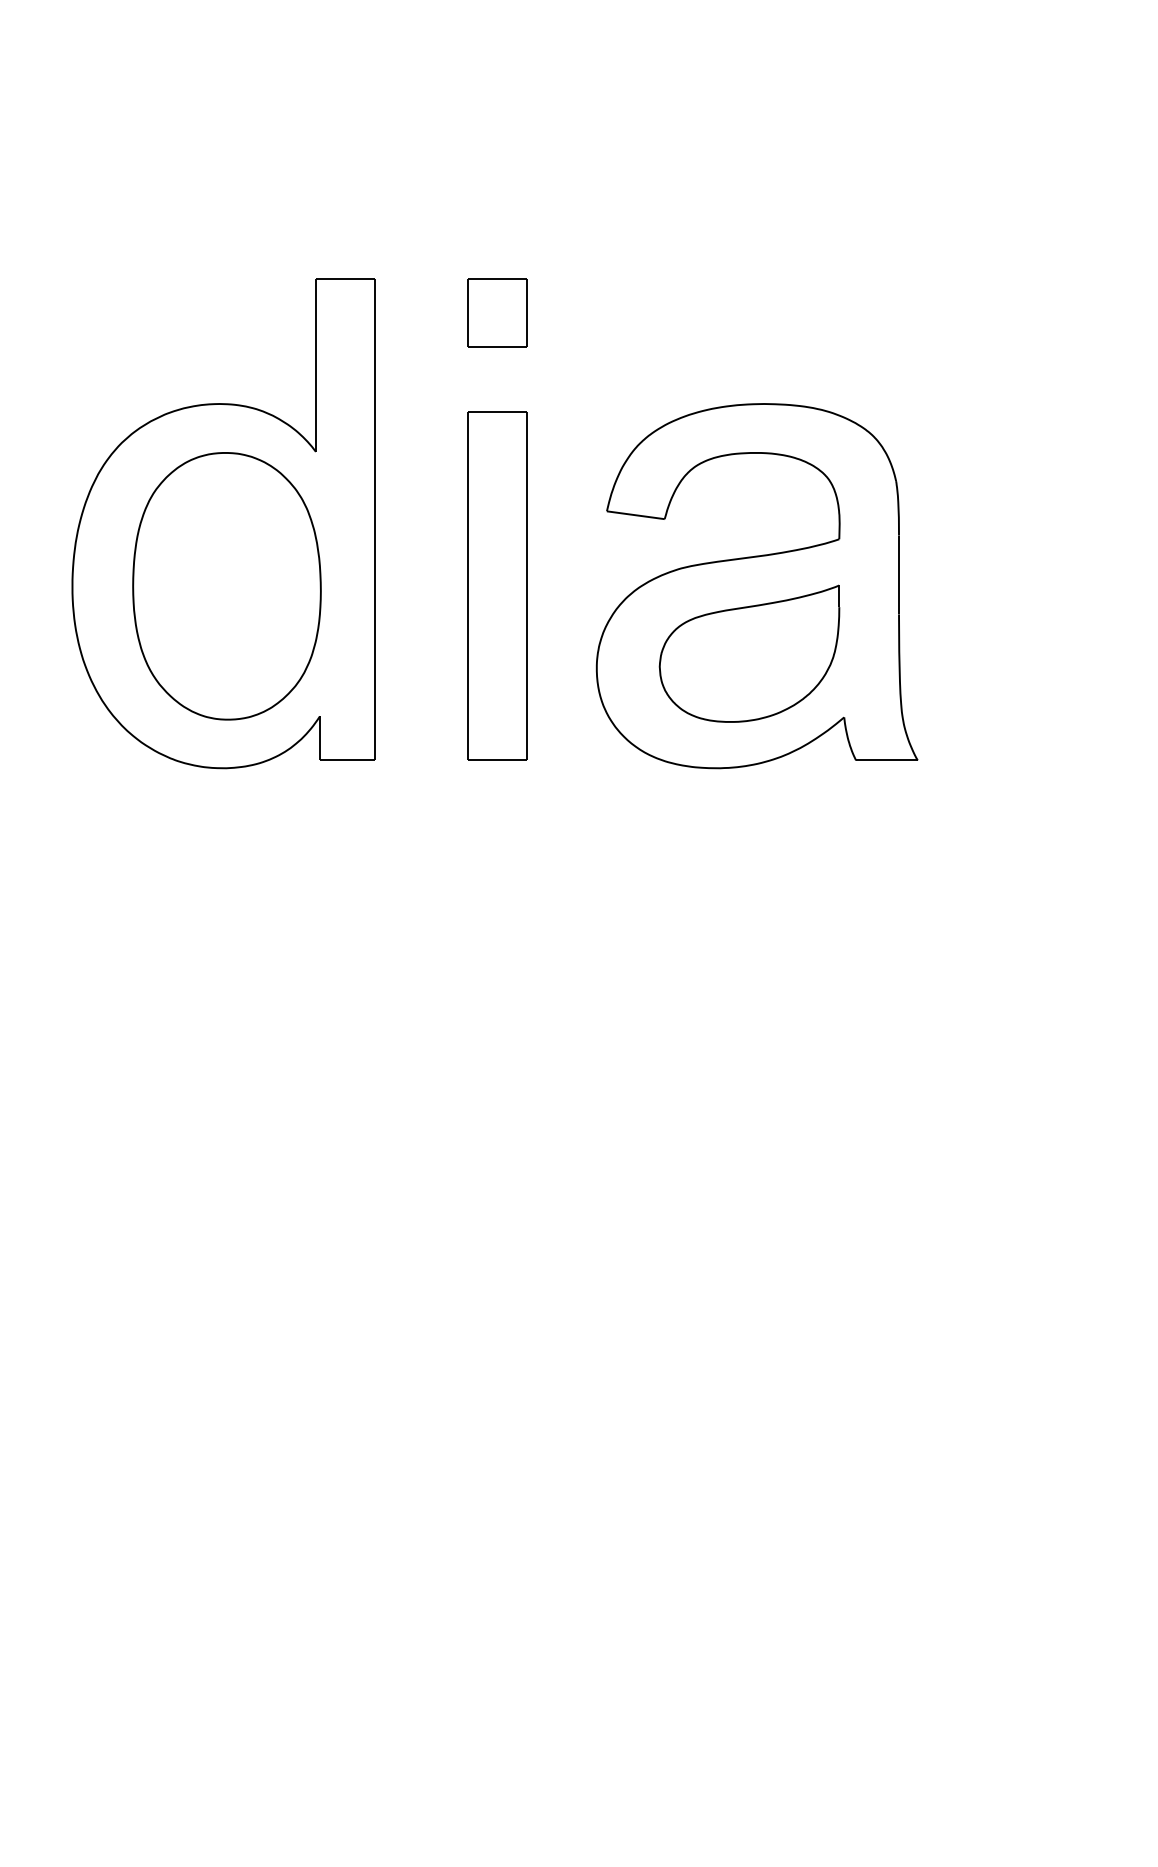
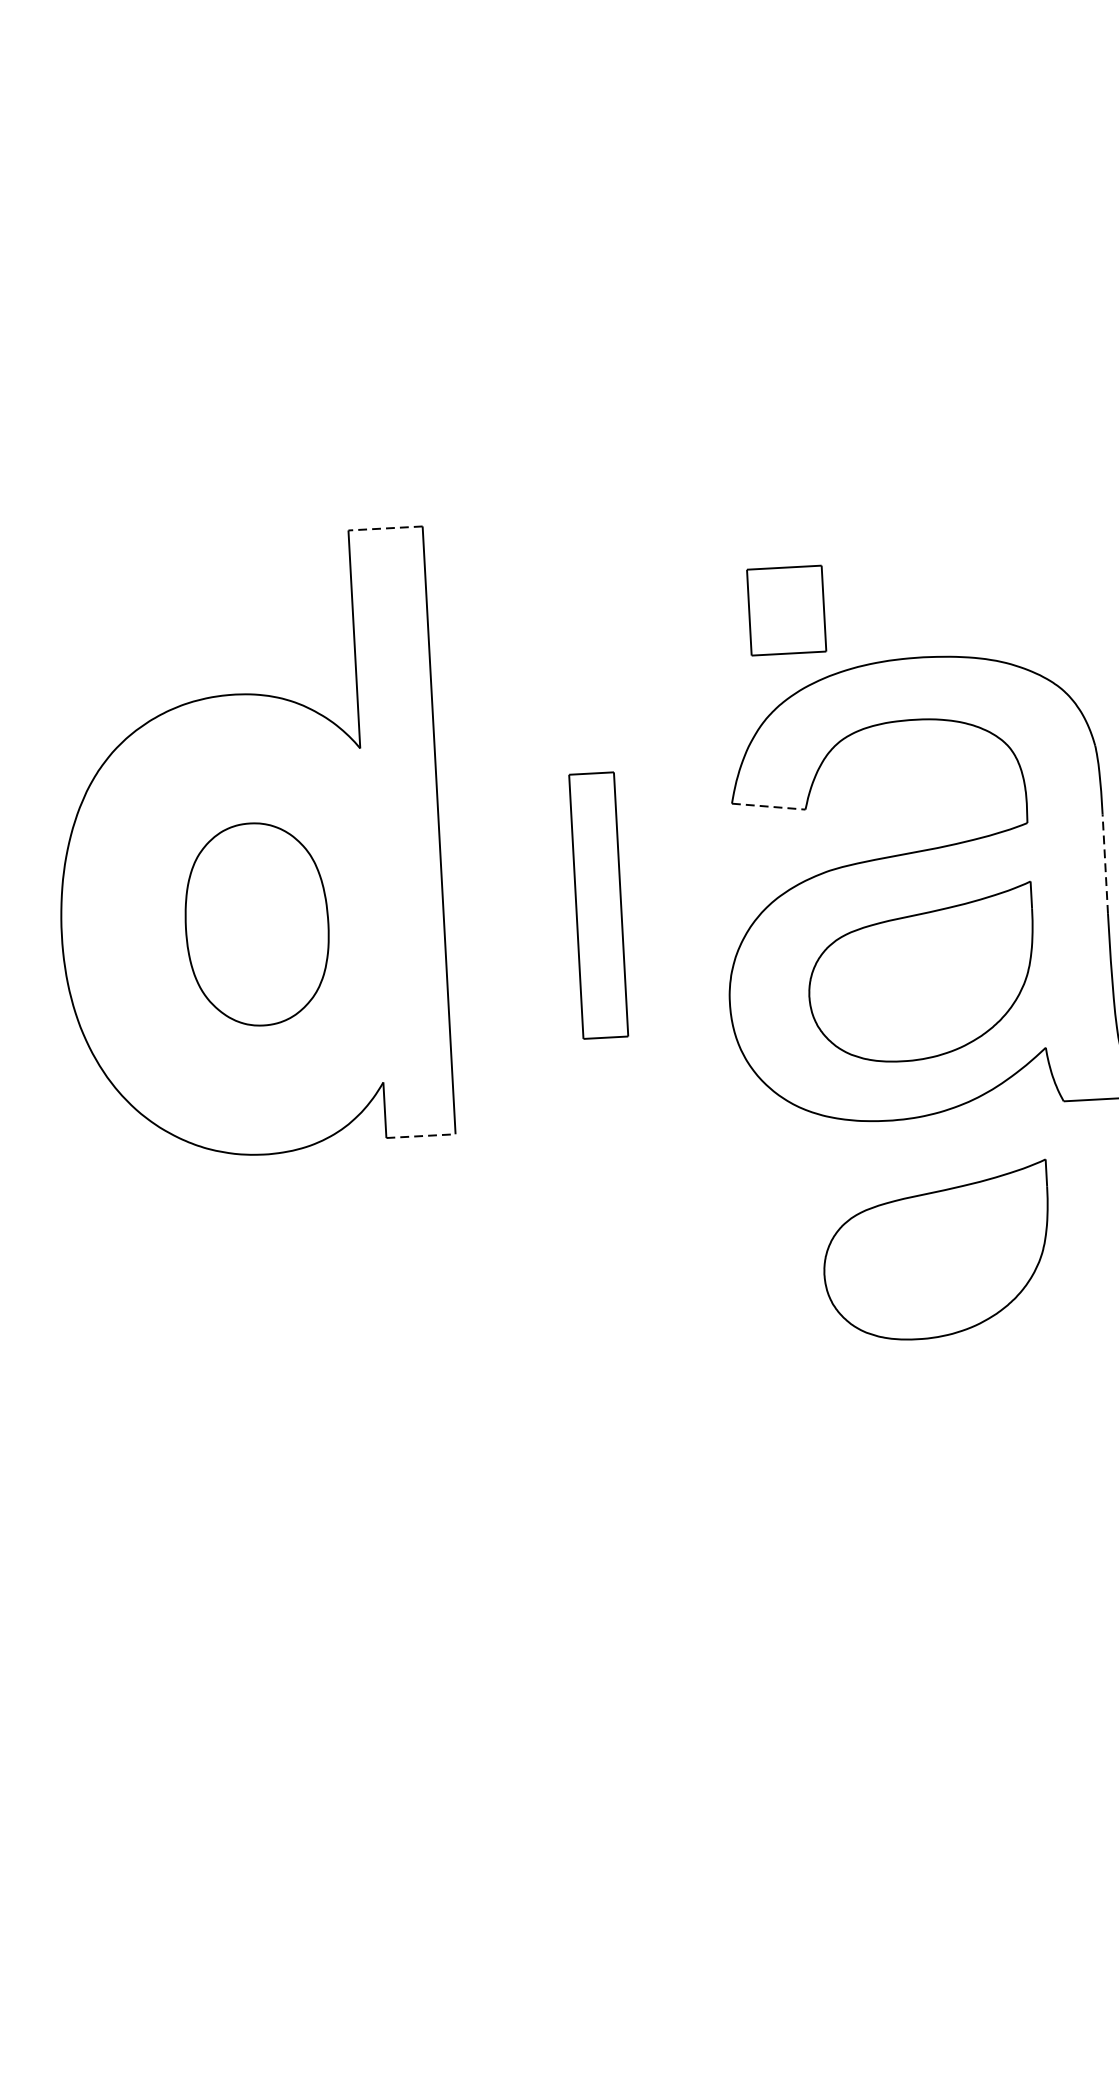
line: (344, 279) -> (384, 528), solid -> dashed
part: (497, 312) -> (786, 609), moved
line: (636, 515) -> (769, 806), solid -> dashed
line: (899, 574) -> (1105, 863), solid -> dashed
part: (497, 585) -> (598, 904), size x0.6
part: (226, 586) -> (256, 924), size x0.6
line: (347, 760) -> (421, 1136), solid -> dashed
part: (749, 873) -> (936, 1251), added

